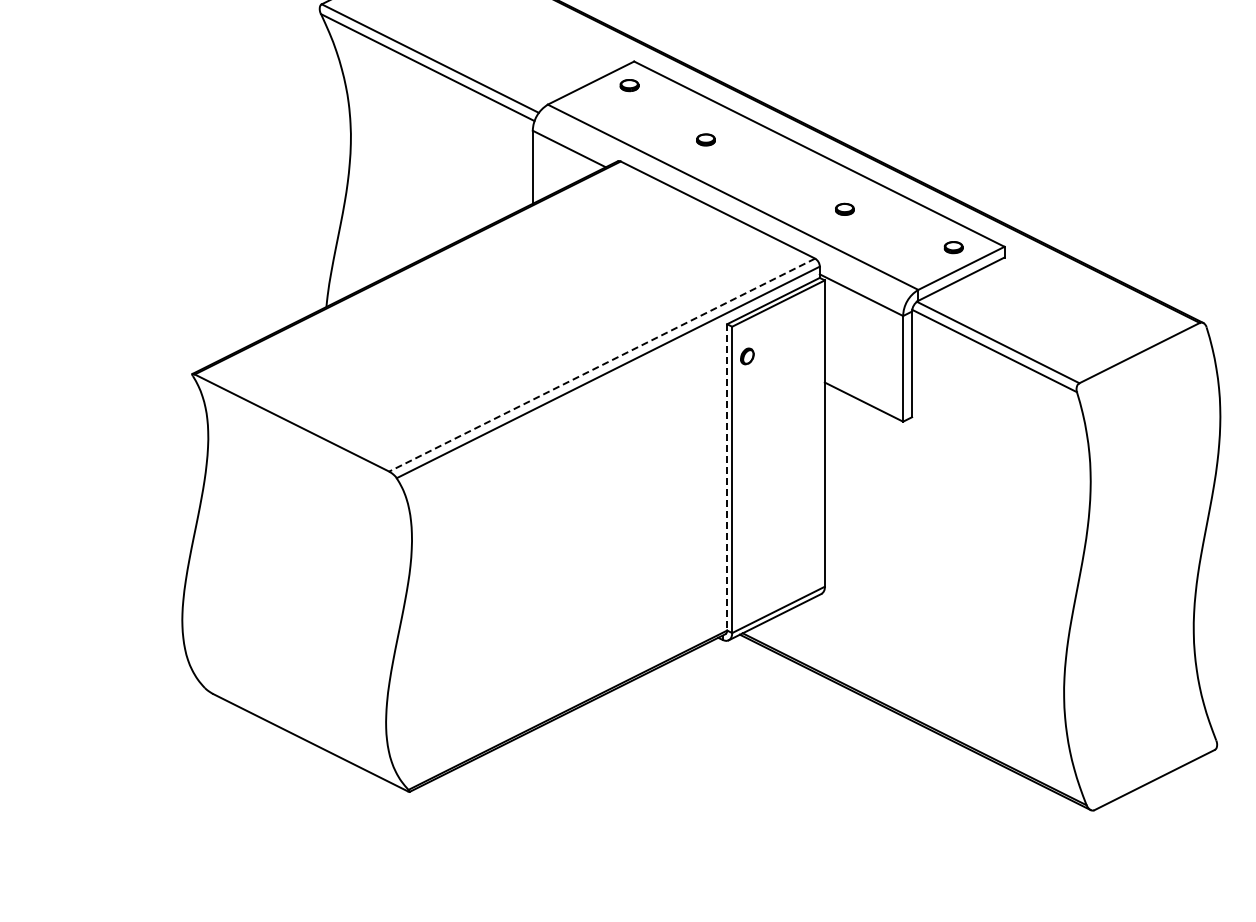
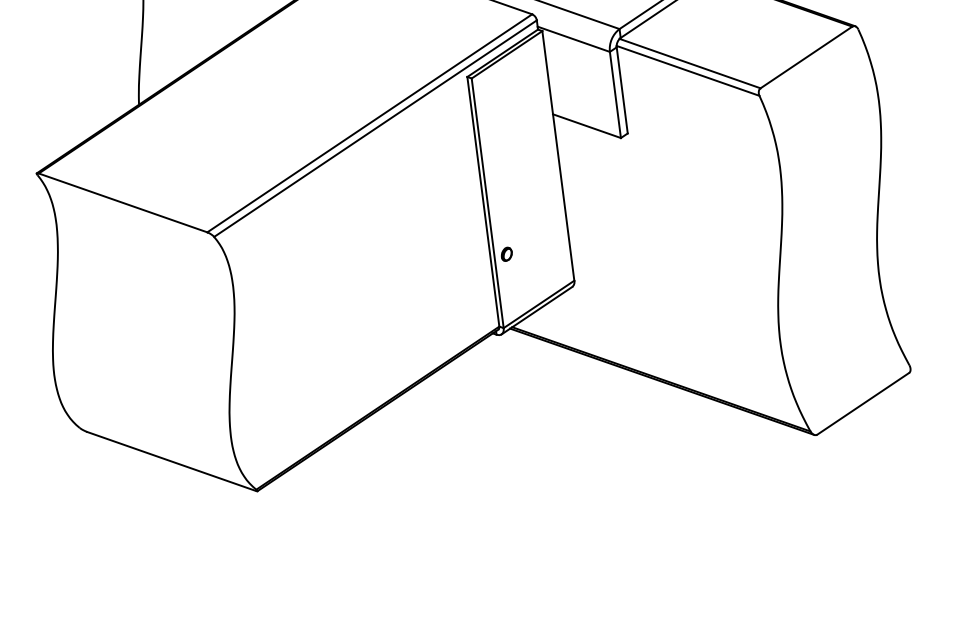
part: (747, 356) -> (506, 254), moved
line: (601, 365) -> (369, 123), dashed -> solid
line: (727, 477) -> (483, 201), dashed -> solid

